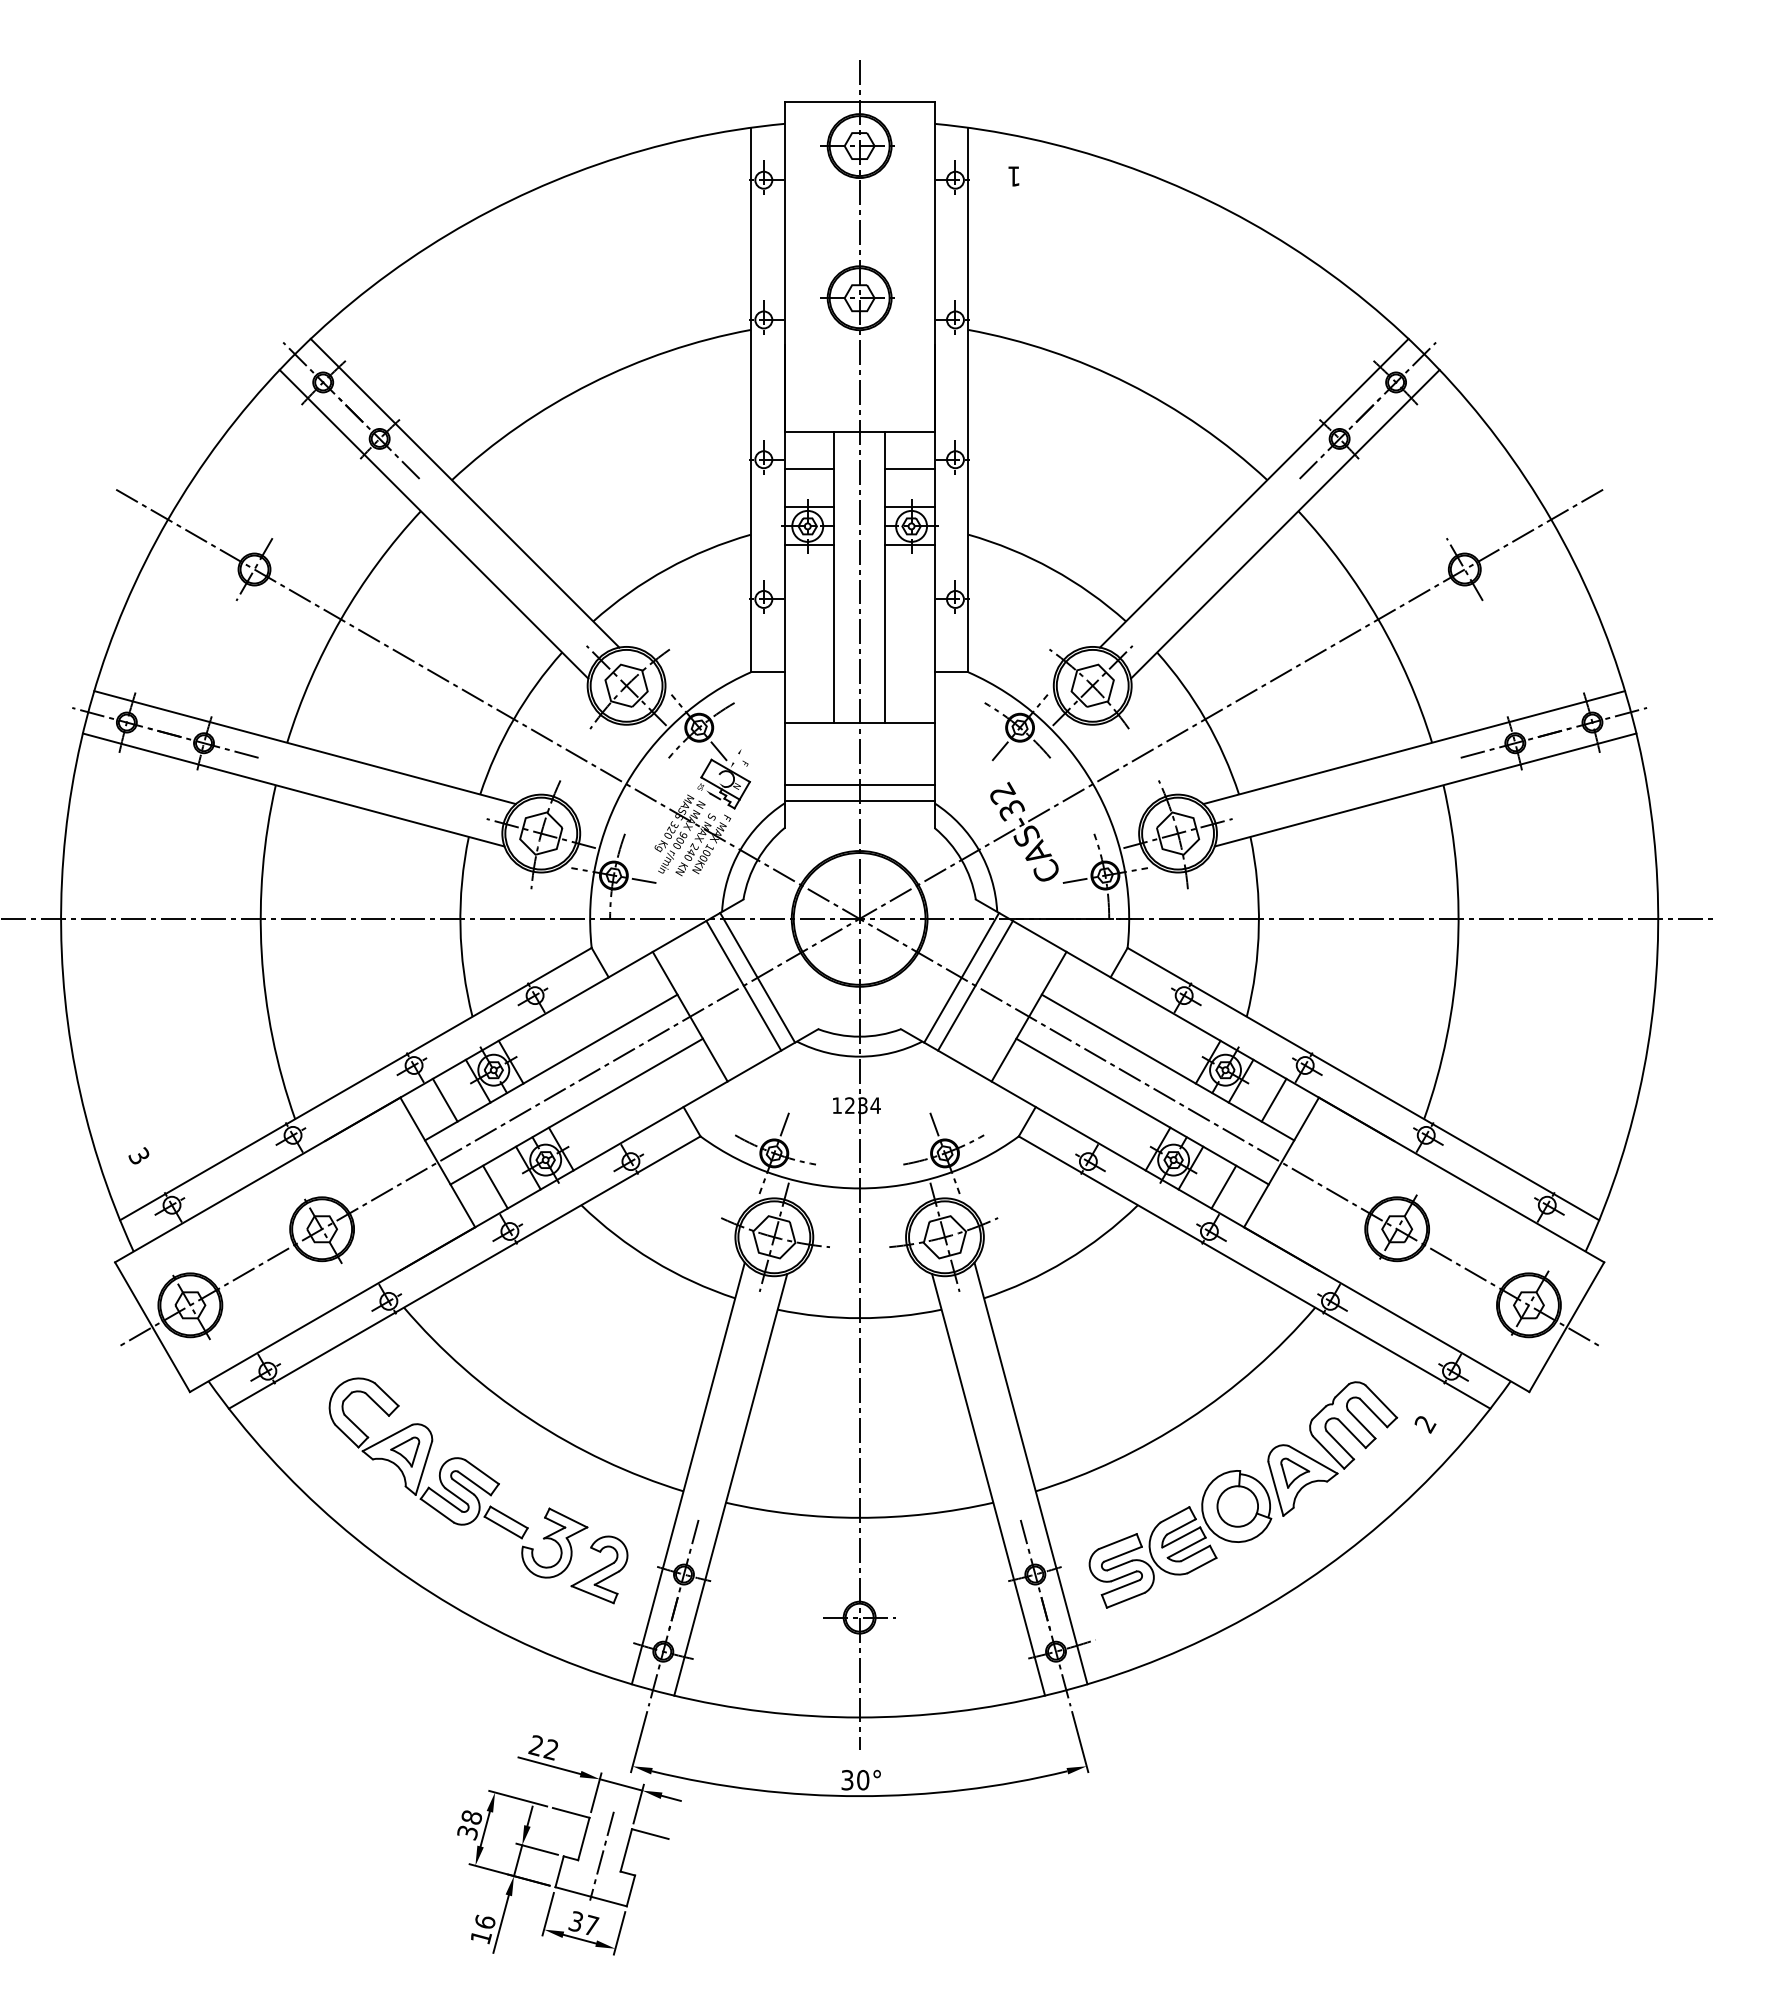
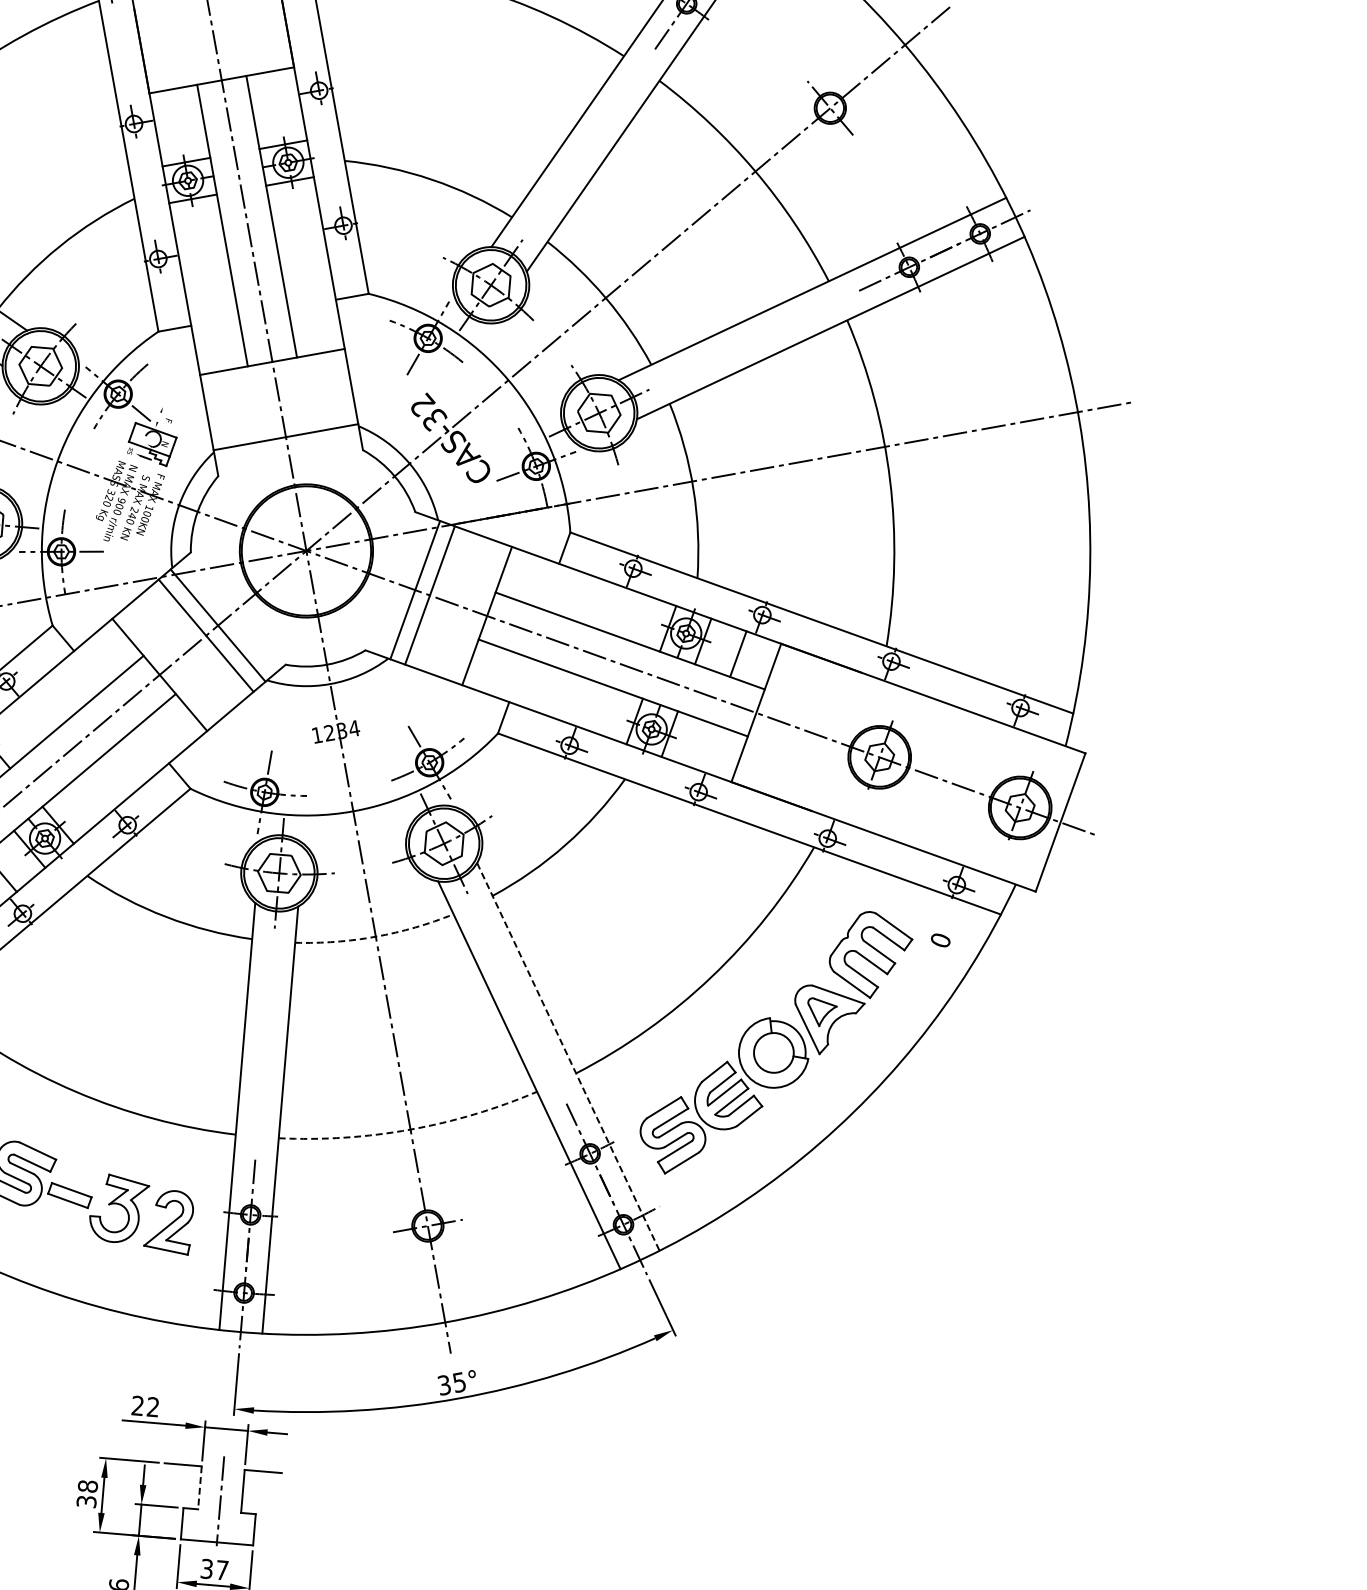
line: (809, 469) -> (179, 125), removed
line: (909, 469) -> (276, 108), removed
line: (859, 785) -> (283, 422), removed
line: (1223, 1186) -> (704, 746), removed
arc: (859, 1318) -> (375, 937), solid -> dashed
text: (1425, 1424) -> (940, 941), 2 -> 0
line: (1031, 1473) -> (568, 1056), solid -> dashed
arc: (859, 1517) -> (410, 1129), solid -> dashed
text: (863, 1779) -> (459, 1381), 30° -> 35°
line: (583, 1839) -> (199, 1488), solid -> dashed

